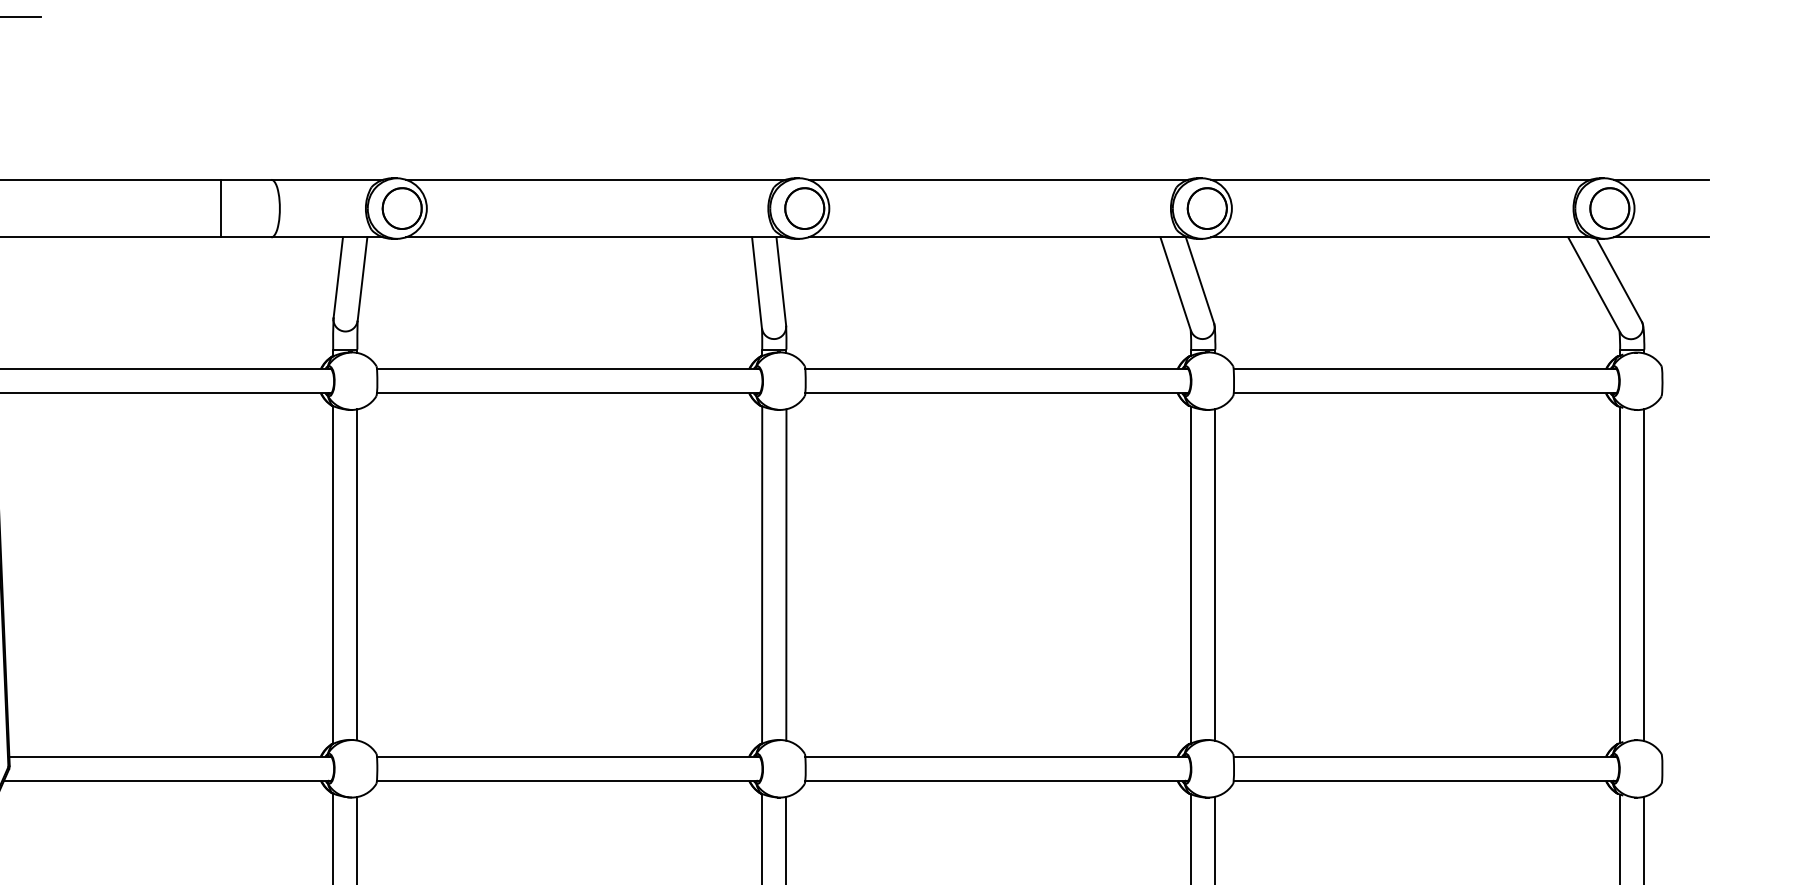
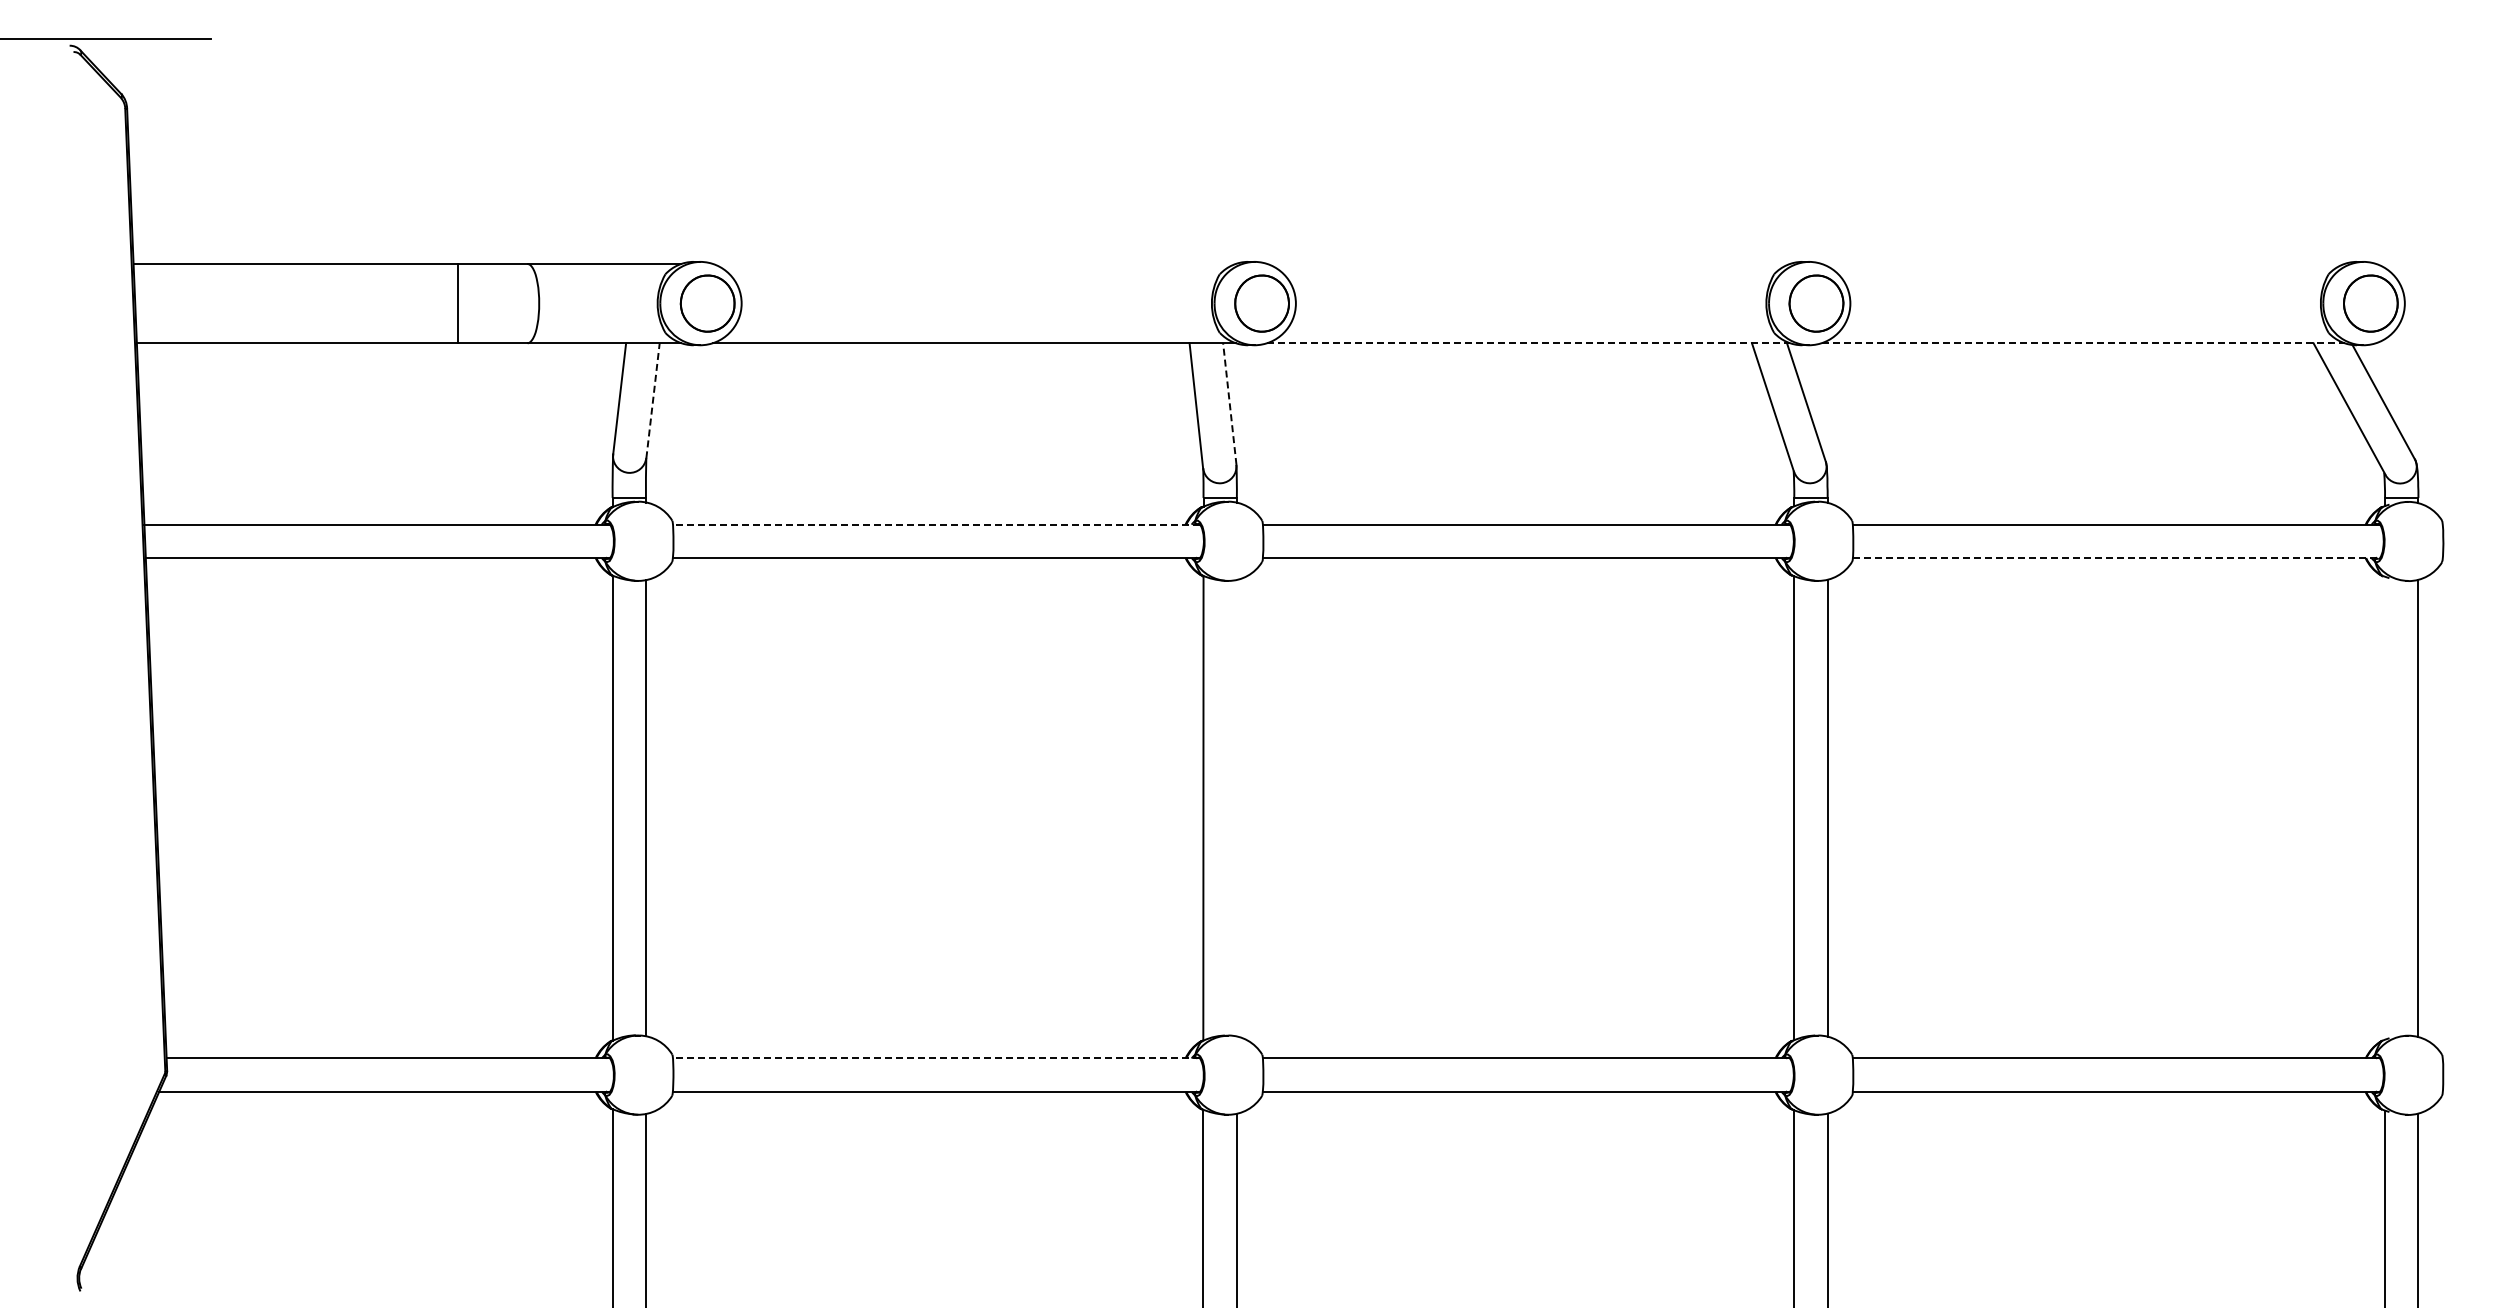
line: (595, 179) -> (973, 263), removed
line: (998, 179) -> (1528, 263), removed
line: (1400, 179) -> (2082, 263), removed
line: (1661, 179) -> (2441, 263), removed
line: (998, 237) -> (1529, 343), solid -> dashed
line: (1401, 237) -> (2083, 343), solid -> dashed
line: (1661, 237) -> (2441, 343), removed
line: (362, 278) -> (653, 400), solid -> dashed
line: (781, 281) -> (1229, 403), solid -> dashed
line: (568, 368) -> (936, 524), solid -> dashed
line: (1425, 392) -> (2116, 557), solid -> dashed
line: (1620, 574) -> (2385, 807), removed
line: (786, 575) -> (1236, 808), removed
line: (568, 756) -> (936, 1058), solid -> dashed

